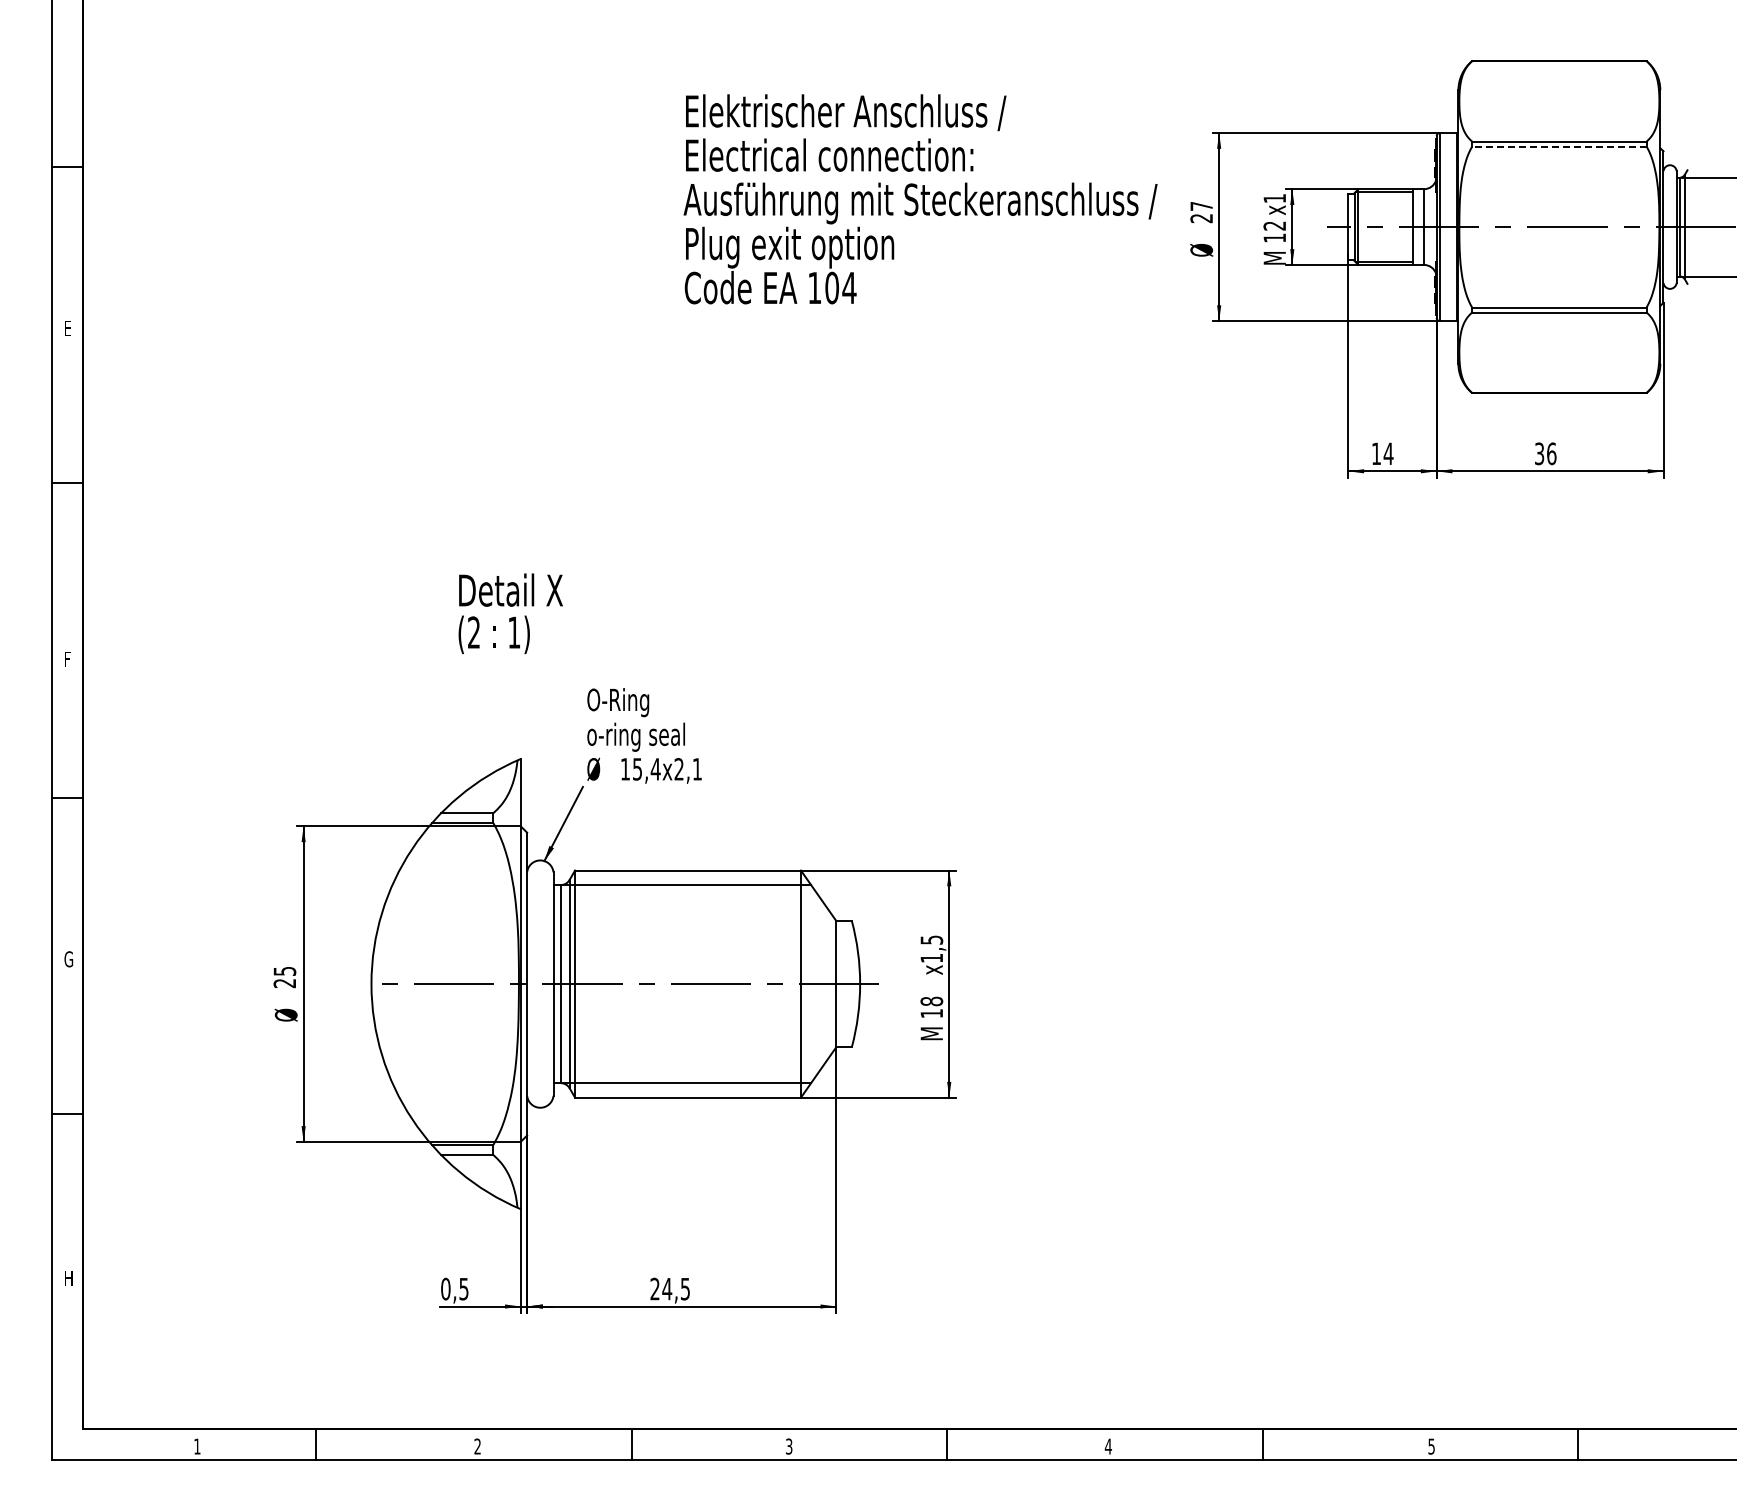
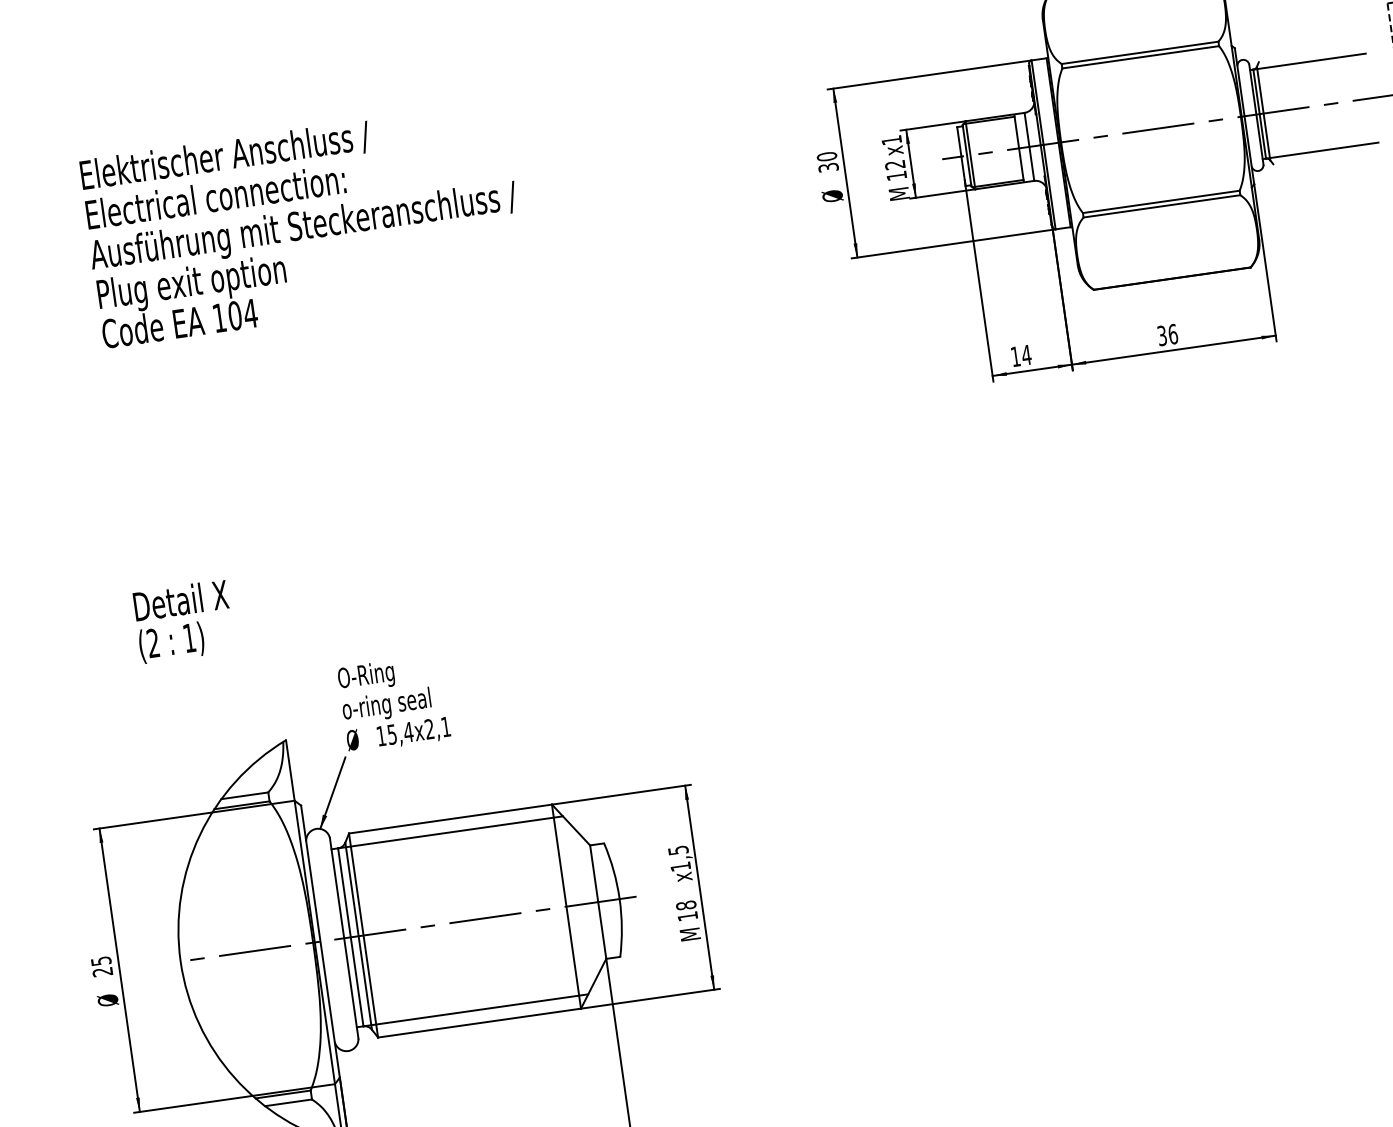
line: (1558, 146) -> (1139, 57), dashed -> solid
text: (920, 199) -> (303, 225), moved
text: (1201, 212) -> (827, 162), 27 -> 30
text: (510, 613) -> (183, 621), moved

